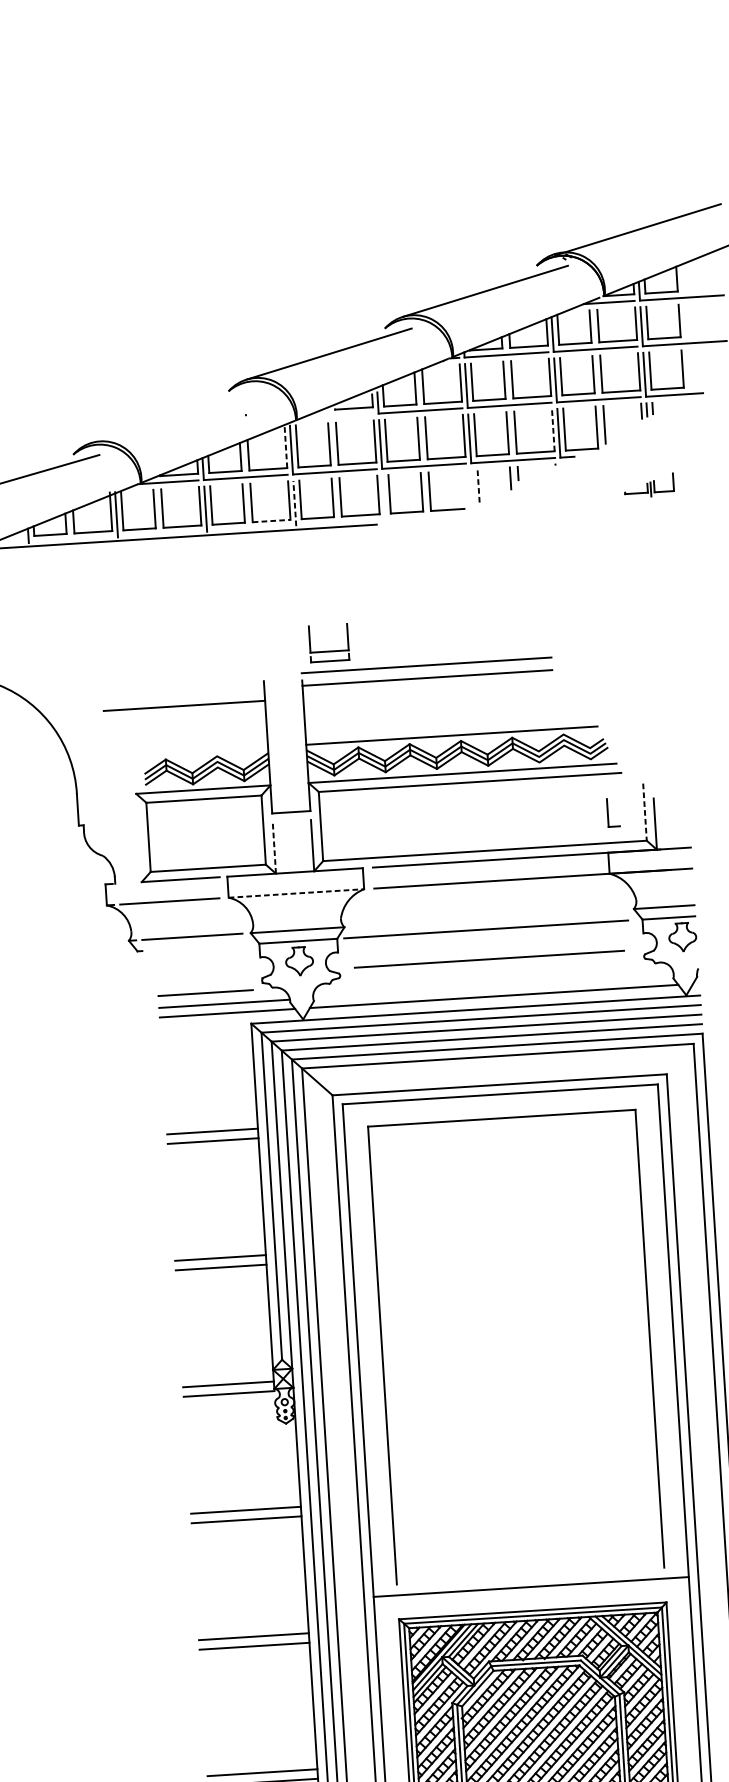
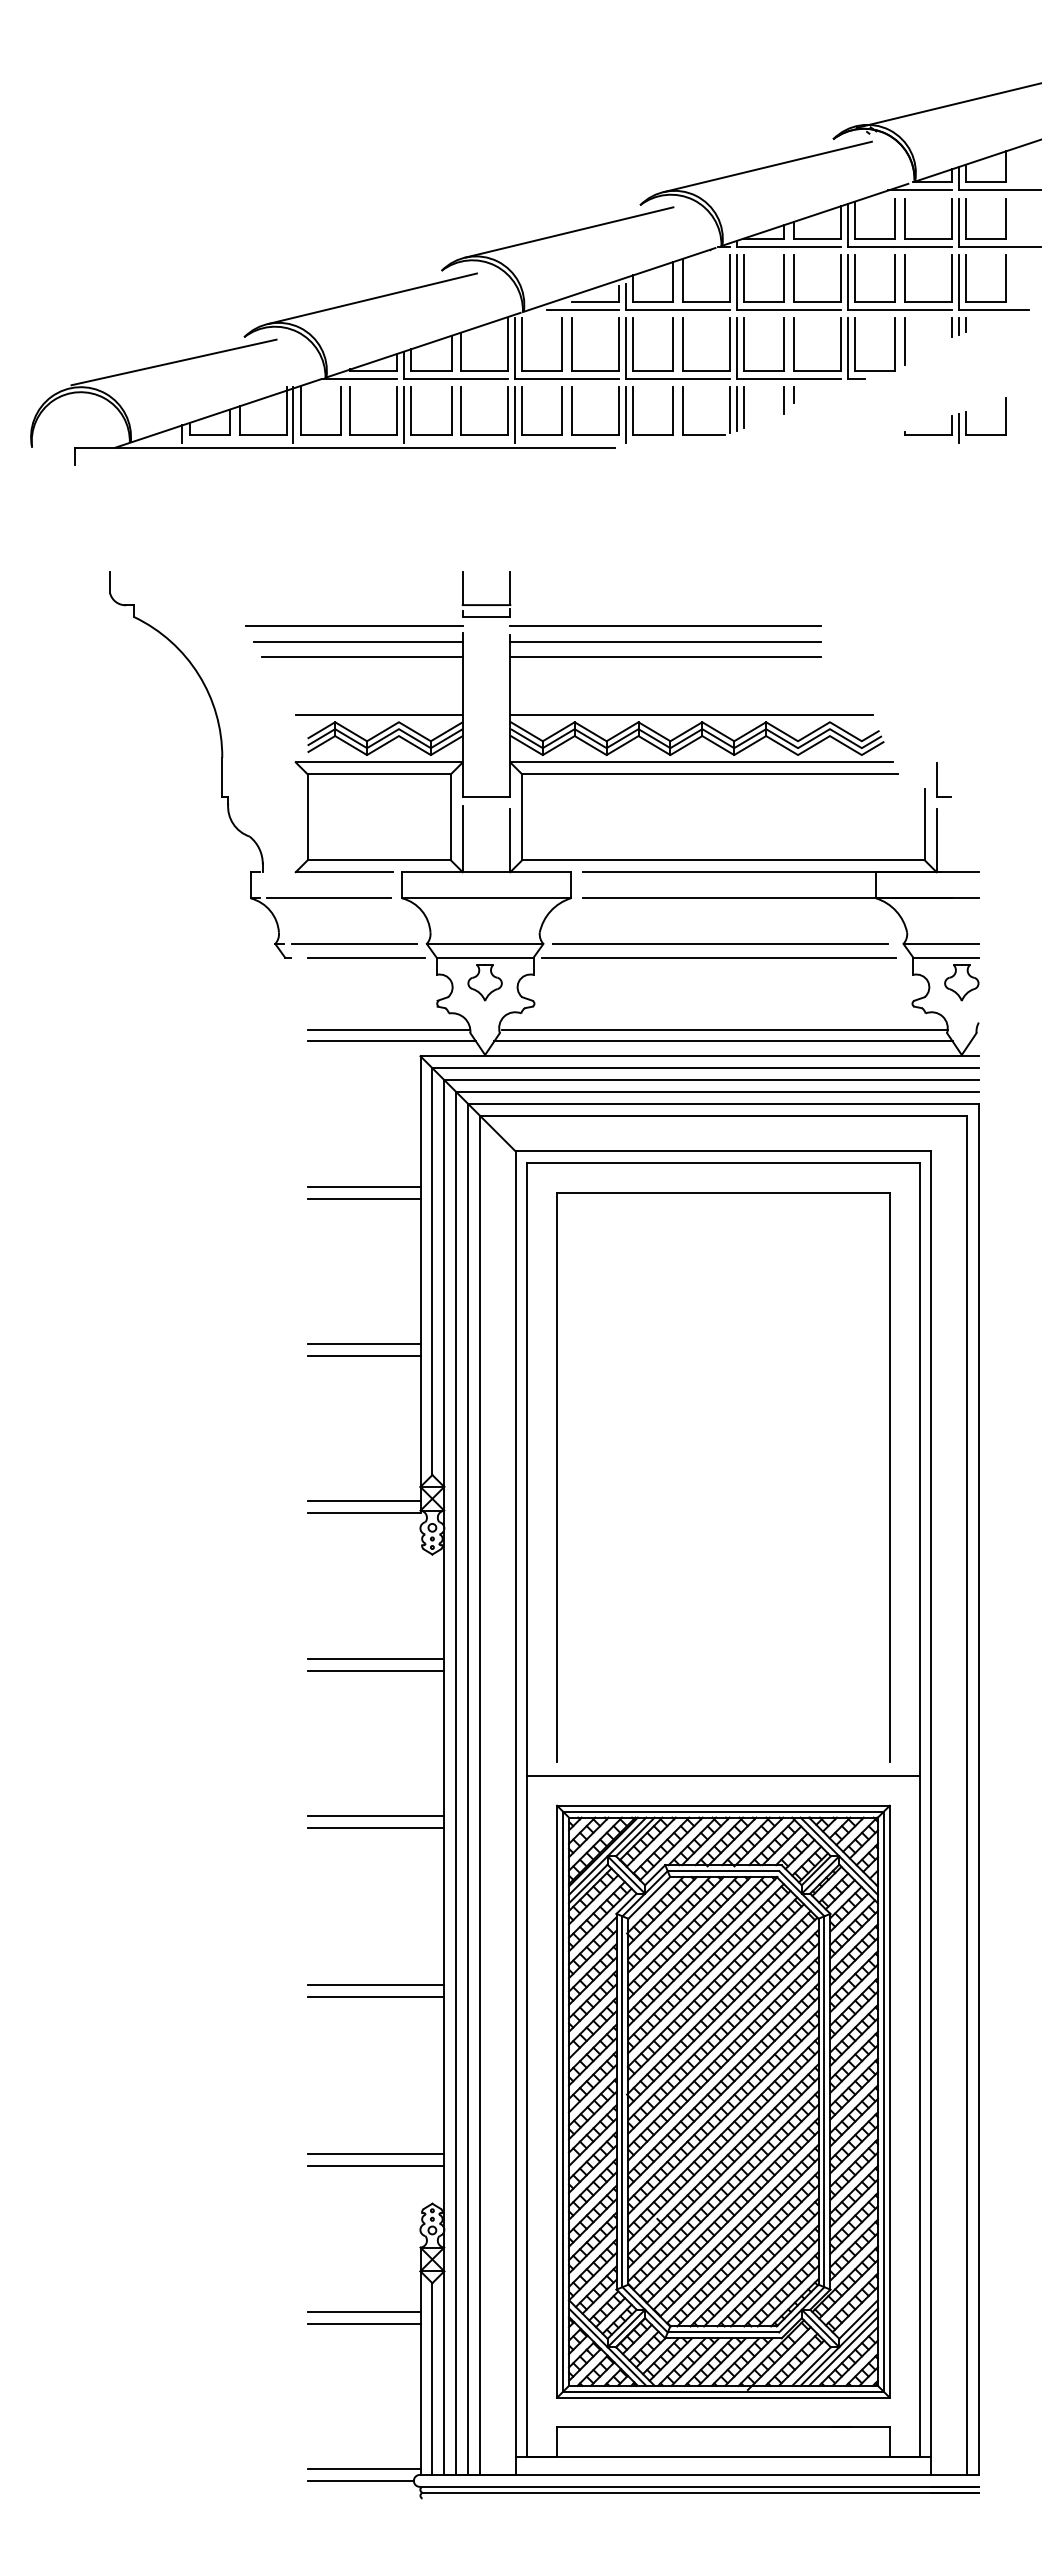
line: (343, 416) -> (582, 310), added
line: (174, 417) -> (372, 298), added
line: (552, 429) -> (840, 343), dashed -> solid
line: (286, 446) -> (508, 343), dashed -> solid
line: (478, 485) -> (744, 407), dashed -> solid
part: (649, 485) -> (955, 420), size x1.67
line: (472, 487) -> (736, 408), added
line: (467, 488) -> (730, 410), added
line: (383, 498) -> (625, 415), added
line: (294, 503) -> (514, 414), dashed -> solid
line: (272, 520) -> (485, 434), dashed -> solid
part: (329, 651) -> (486, 604), moved
line: (175, 680) -> (353, 625), added
line: (428, 690) -> (665, 657), added
line: (179, 693) -> (357, 641), added
line: (200, 751) -> (378, 714), added
line: (644, 811) -> (924, 824), dashed -> solid
part: (613, 812) -> (943, 779), moved
line: (274, 847) -> (462, 839), dashed -> solid
line: (297, 893) -> (487, 898), dashed -> solid
line: (489, 958) -> (720, 943), moved
line: (494, 986) -> (724, 1029), added
line: (205, 992) -> (366, 957), moved

